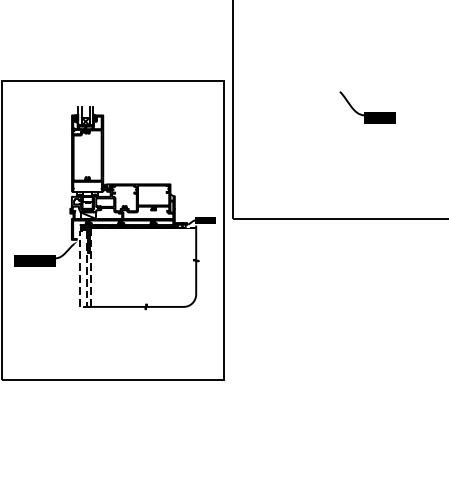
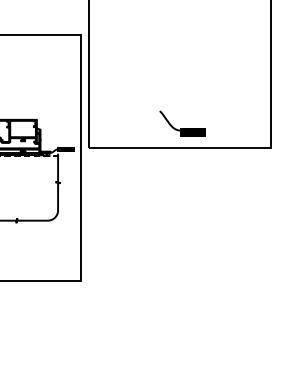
part: (367, 107) -> (182, 124), moved

